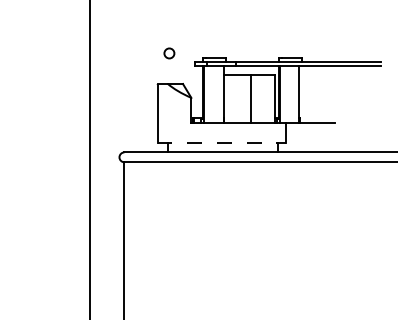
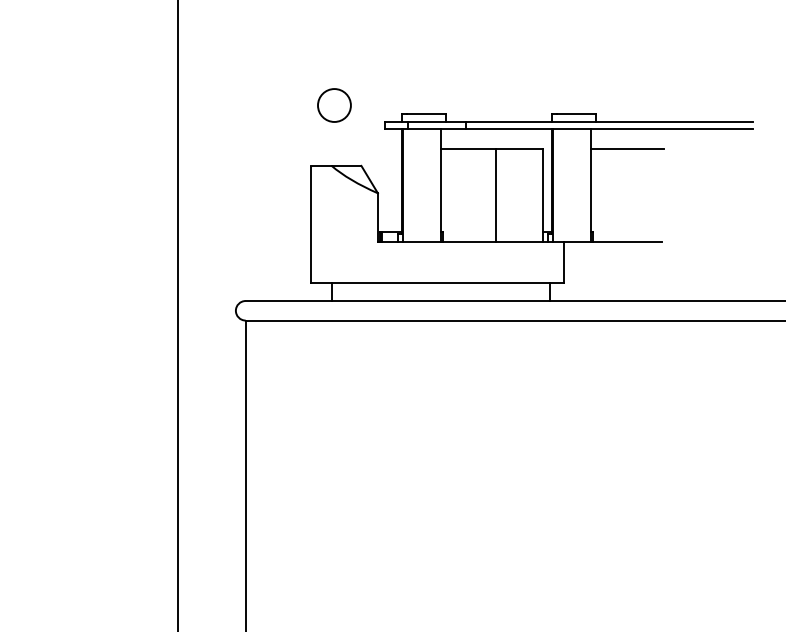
circle: (169, 53) -> (334, 105), size x1.67
line: (317, 75) -> (627, 149), added
line: (222, 143) -> (439, 283), dashed -> solid

